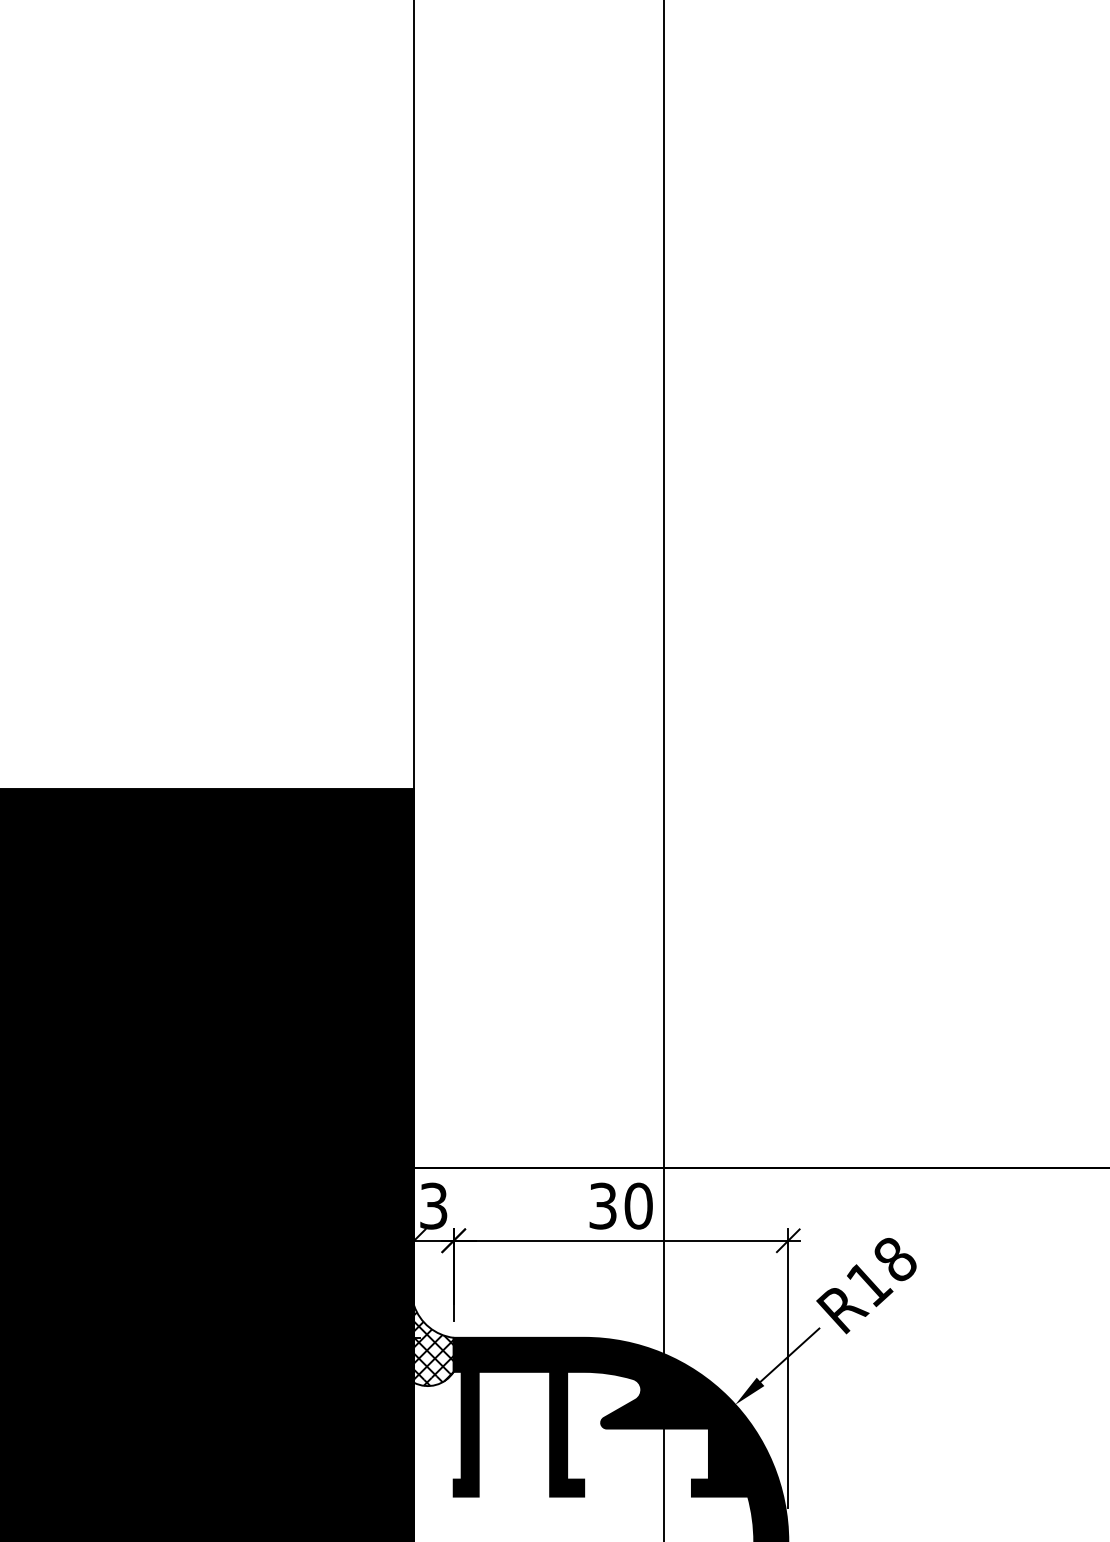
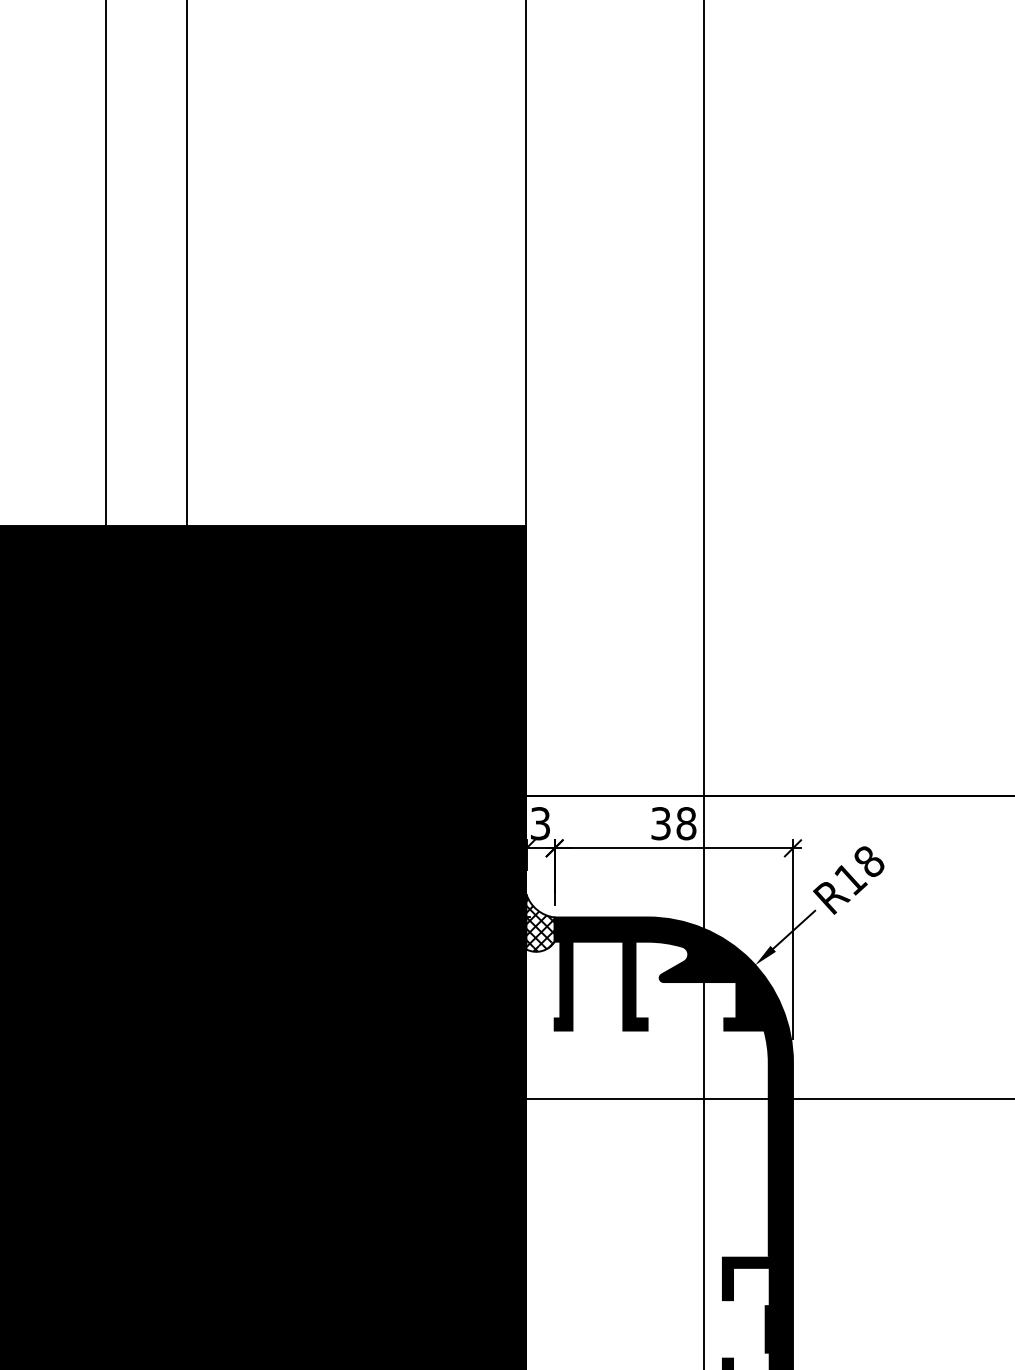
text: (638, 1205) -> (686, 823), 30 -> 38

